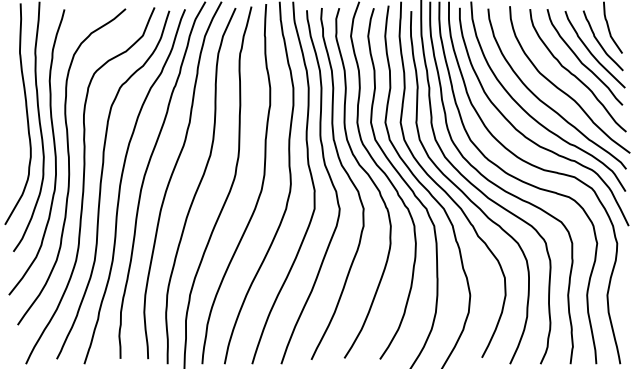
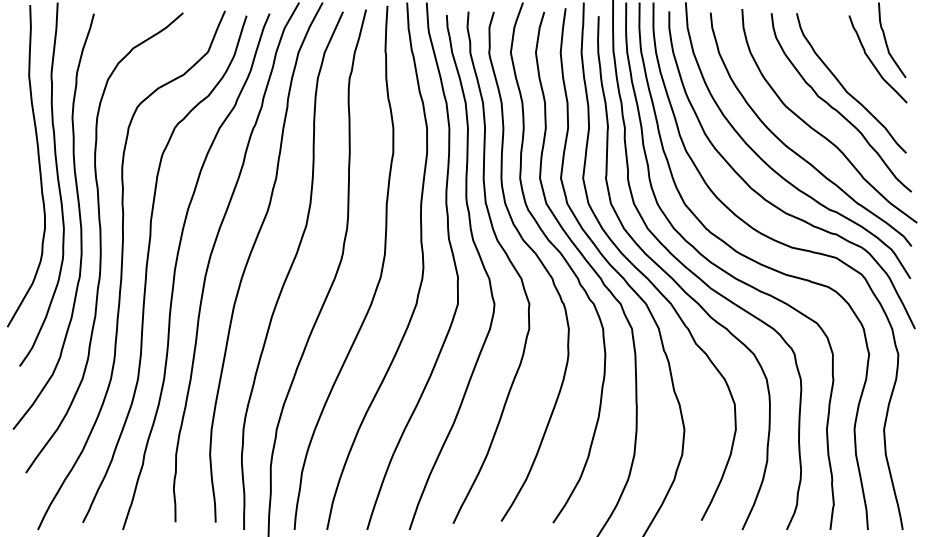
curve: (591, 52) -> (860, 76), removed

